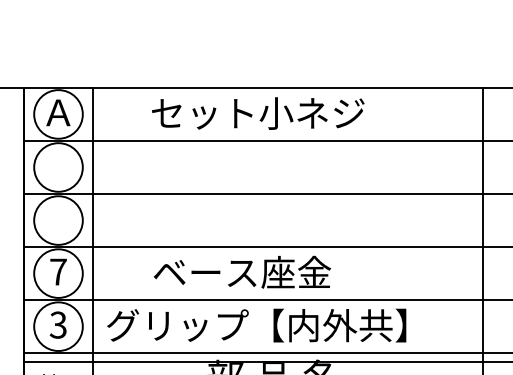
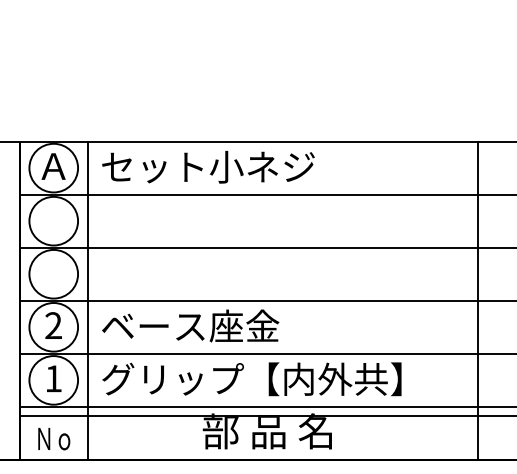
text: (258, 113) -> (208, 167), moved
text: (58, 271) -> (53, 325), 7 -> 2
text: (242, 271) -> (190, 325), moved
text: (58, 324) -> (53, 378), 3 -> 1

